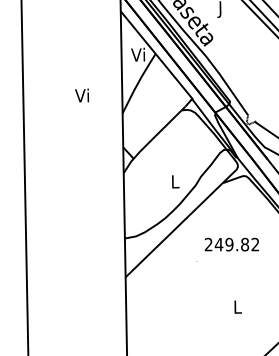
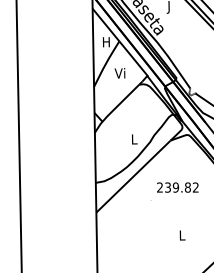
text: (137, 54) -> (105, 41), Vi -> H
text: (81, 95) -> (119, 73), moved
text: (218, 244) -> (167, 187), 249.82 -> 239.82

